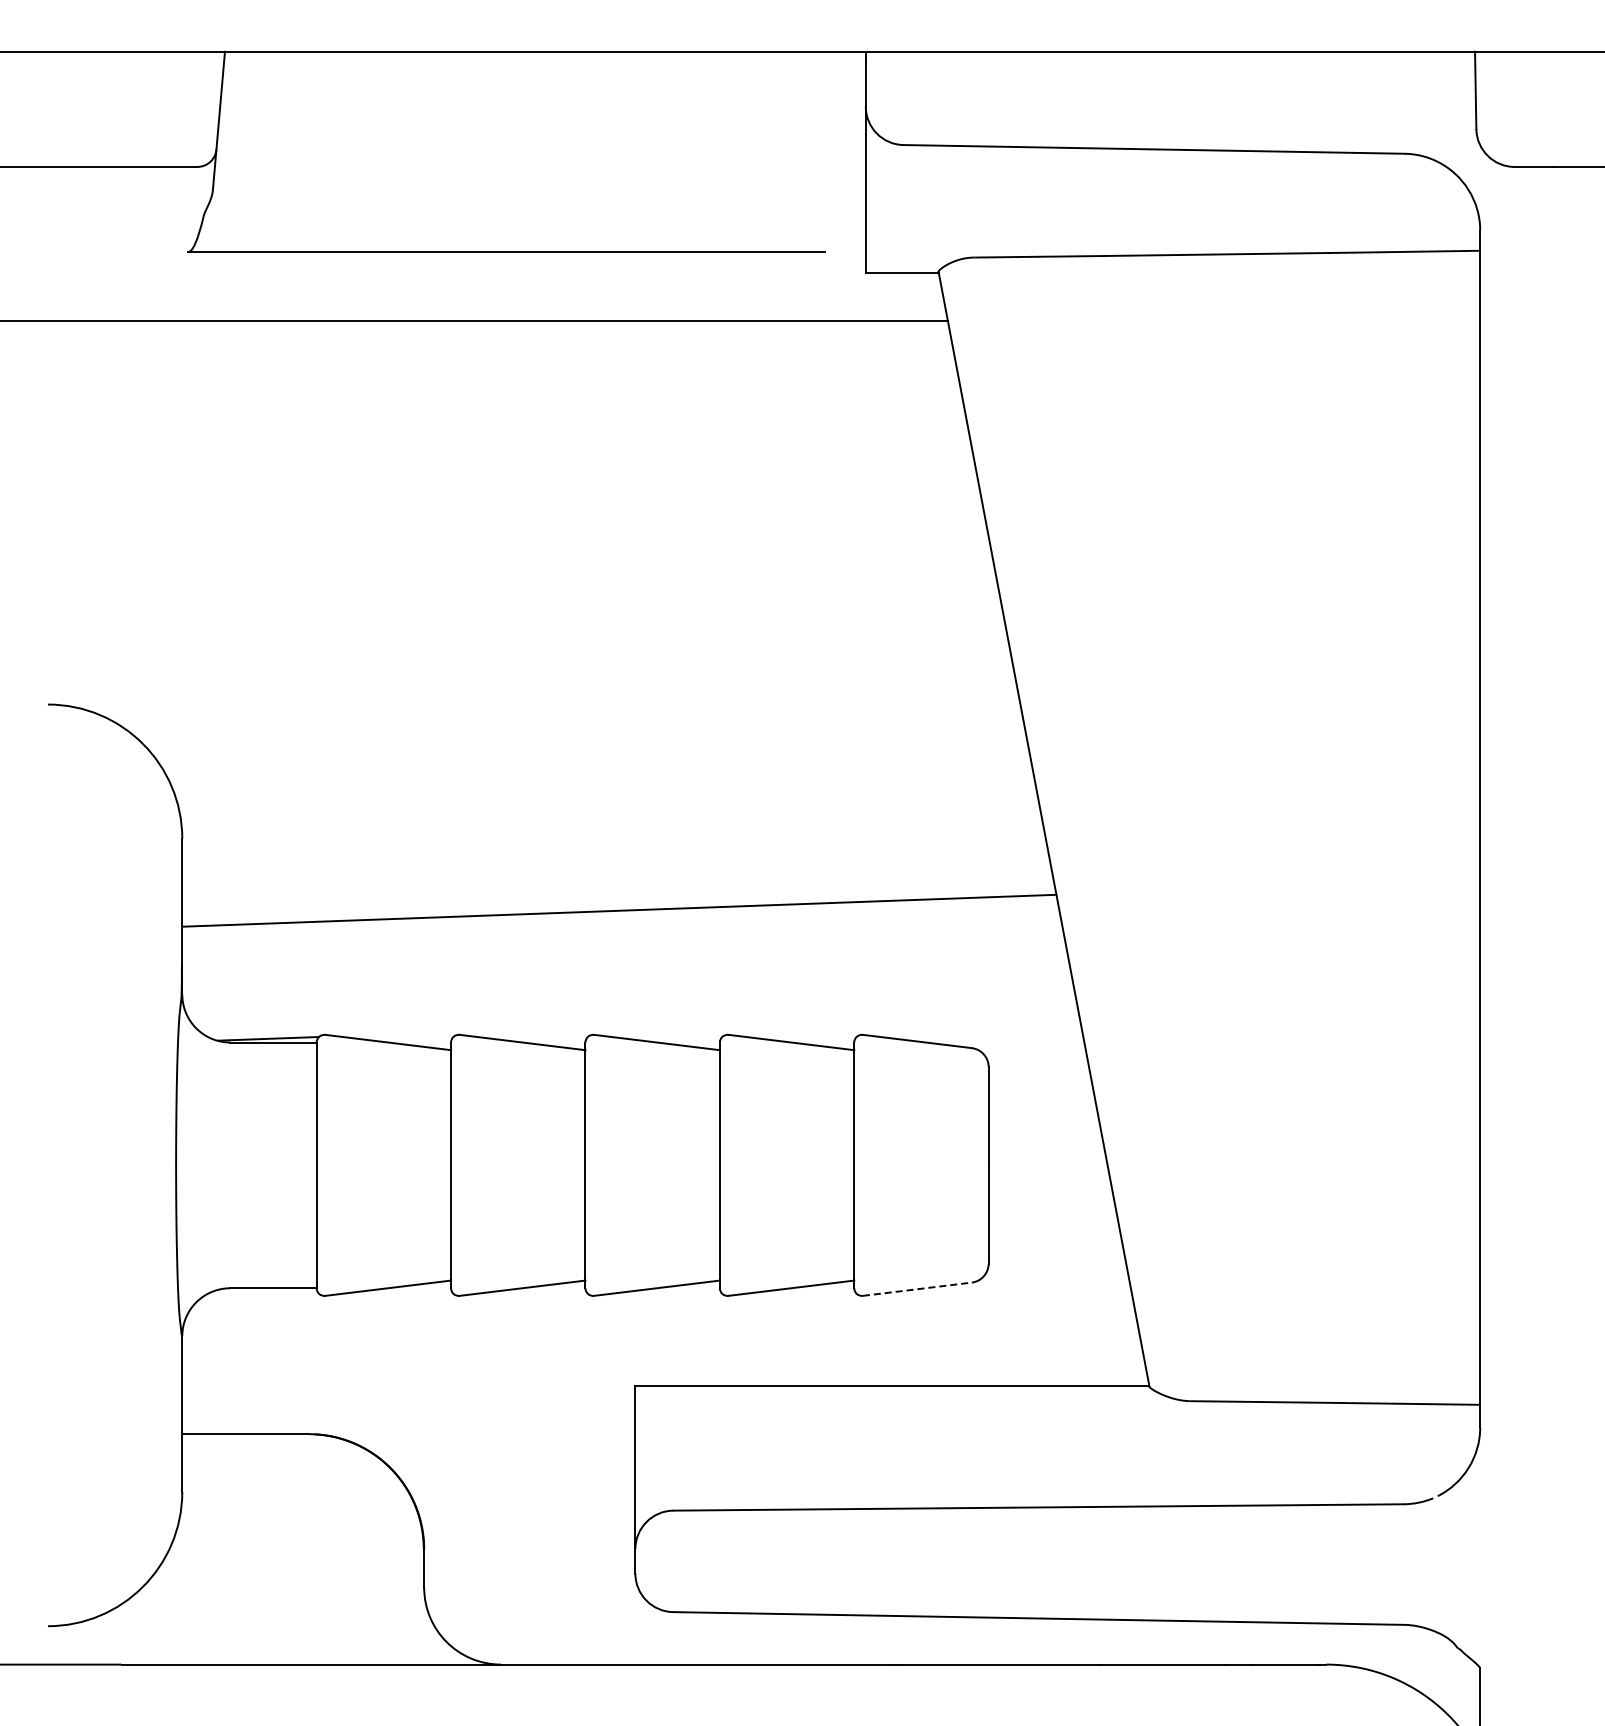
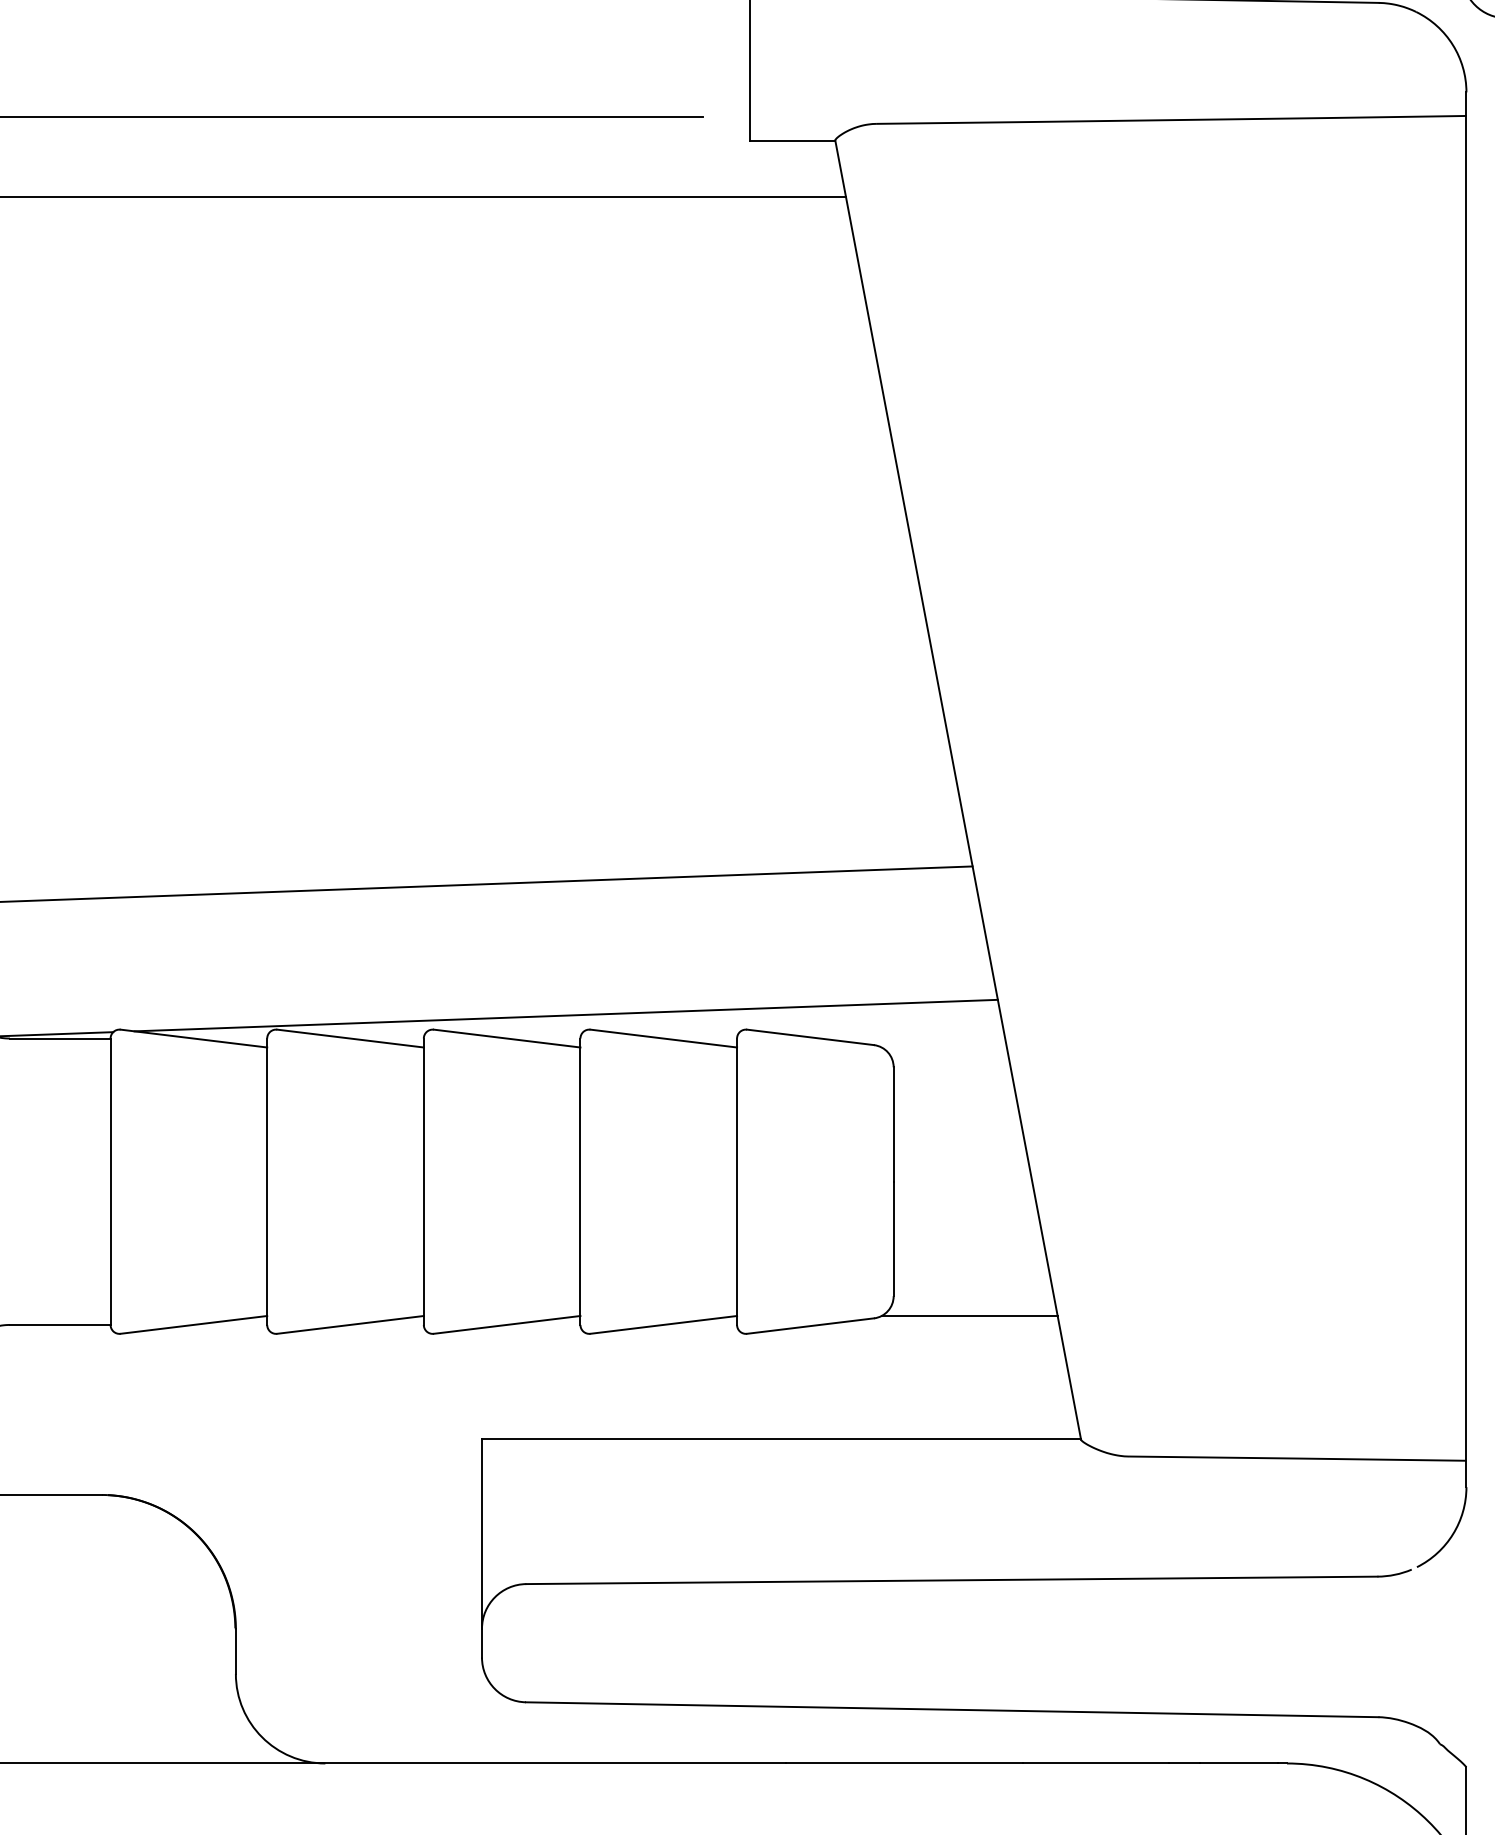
line: (707, 1022) -> (566, 1015), added
line: (1053, 1280) -> (969, 1315), added
line: (917, 1289) -> (810, 1326), dashed -> solid

